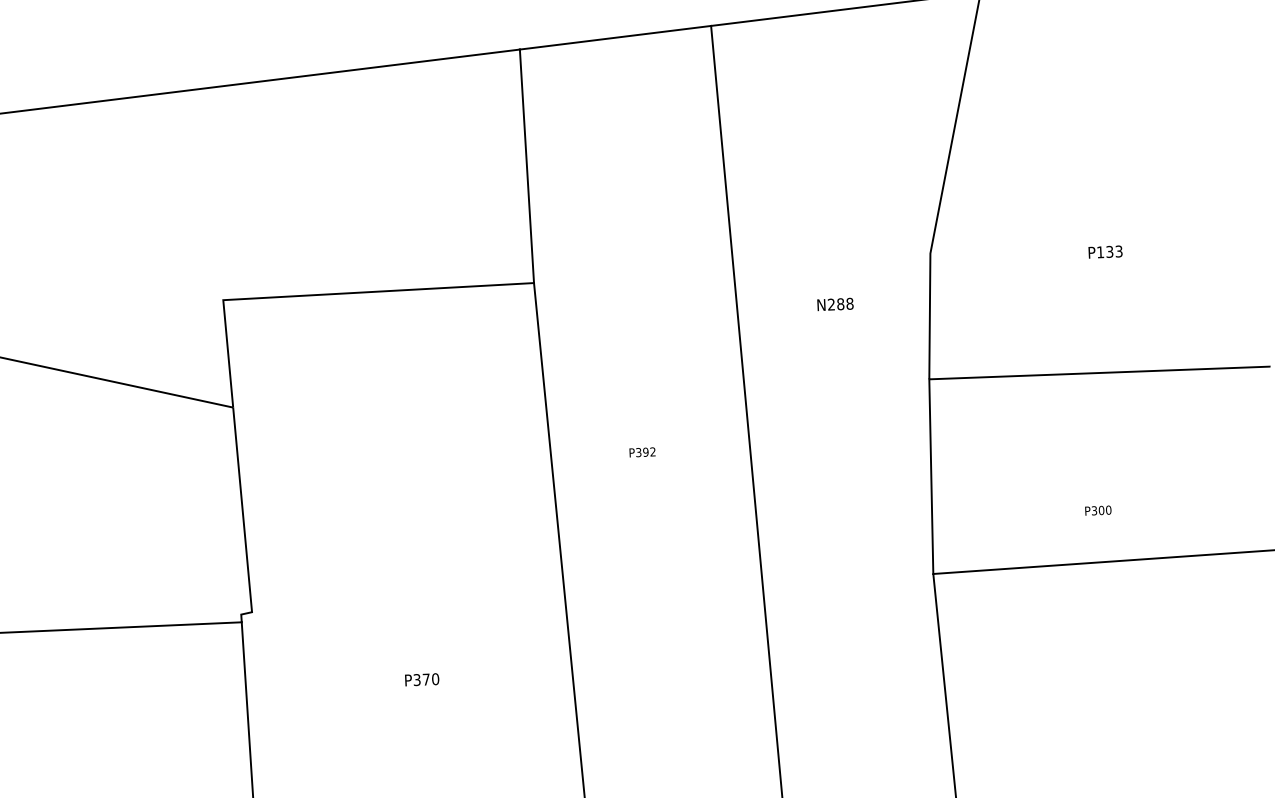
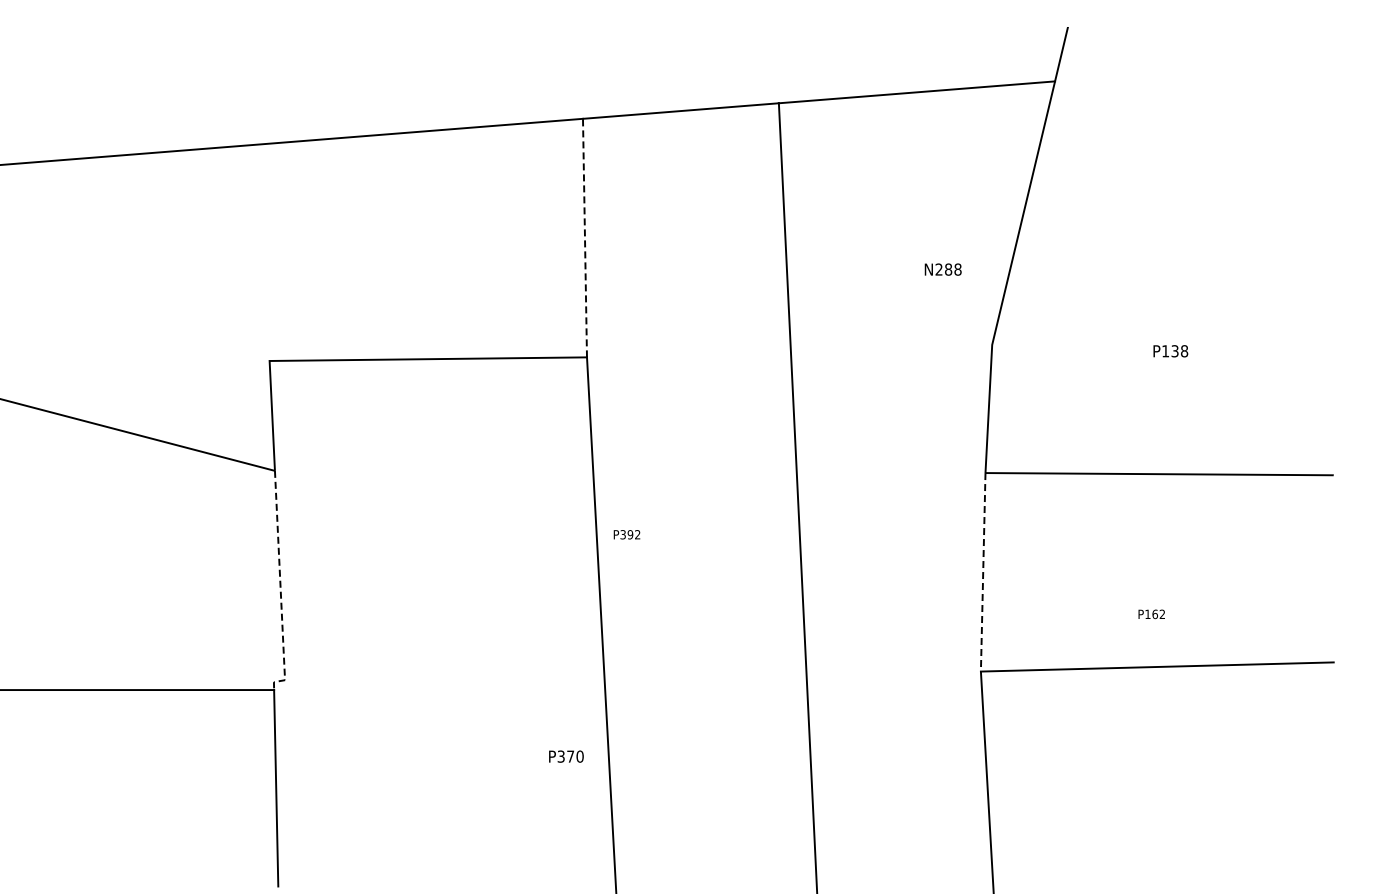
line: (526, 165) -> (584, 237), solid -> dashed
text: (1119, 251) -> (1184, 351), P133 -> P138
text: (834, 304) -> (942, 269), moved
text: (642, 452) -> (626, 534), moved
line: (931, 476) -> (983, 572), solid -> dashed
text: (1101, 510) -> (1155, 614), P300 -> P162
line: (243, 520) -> (280, 586), solid -> dashed
text: (422, 679) -> (566, 756), moved

